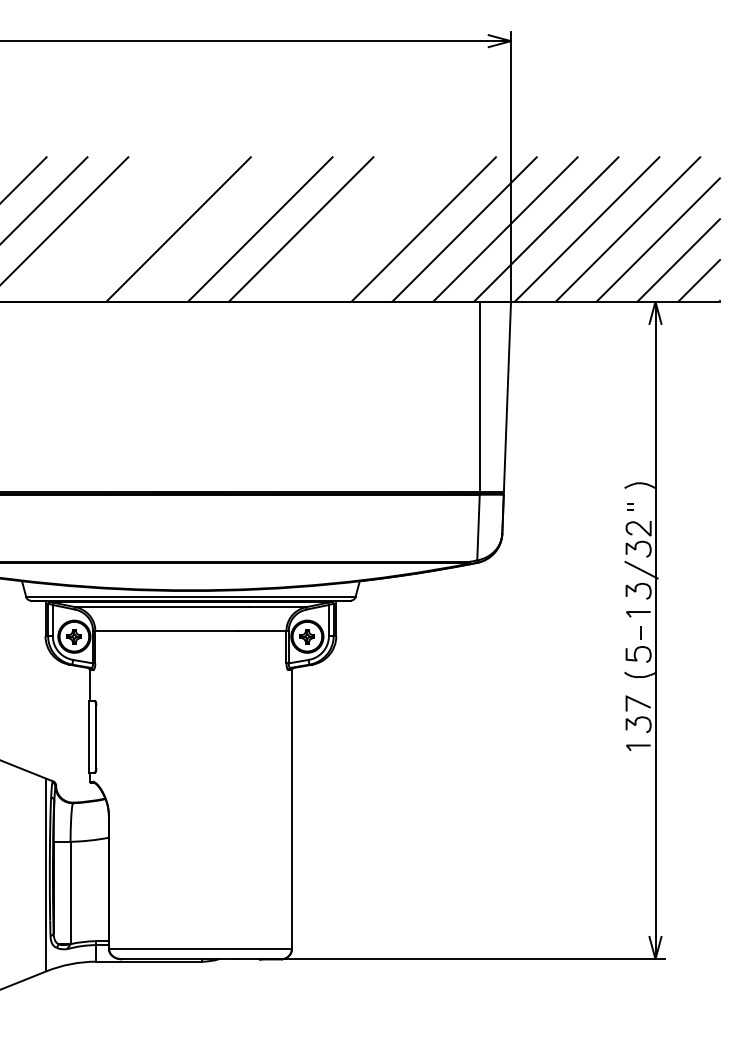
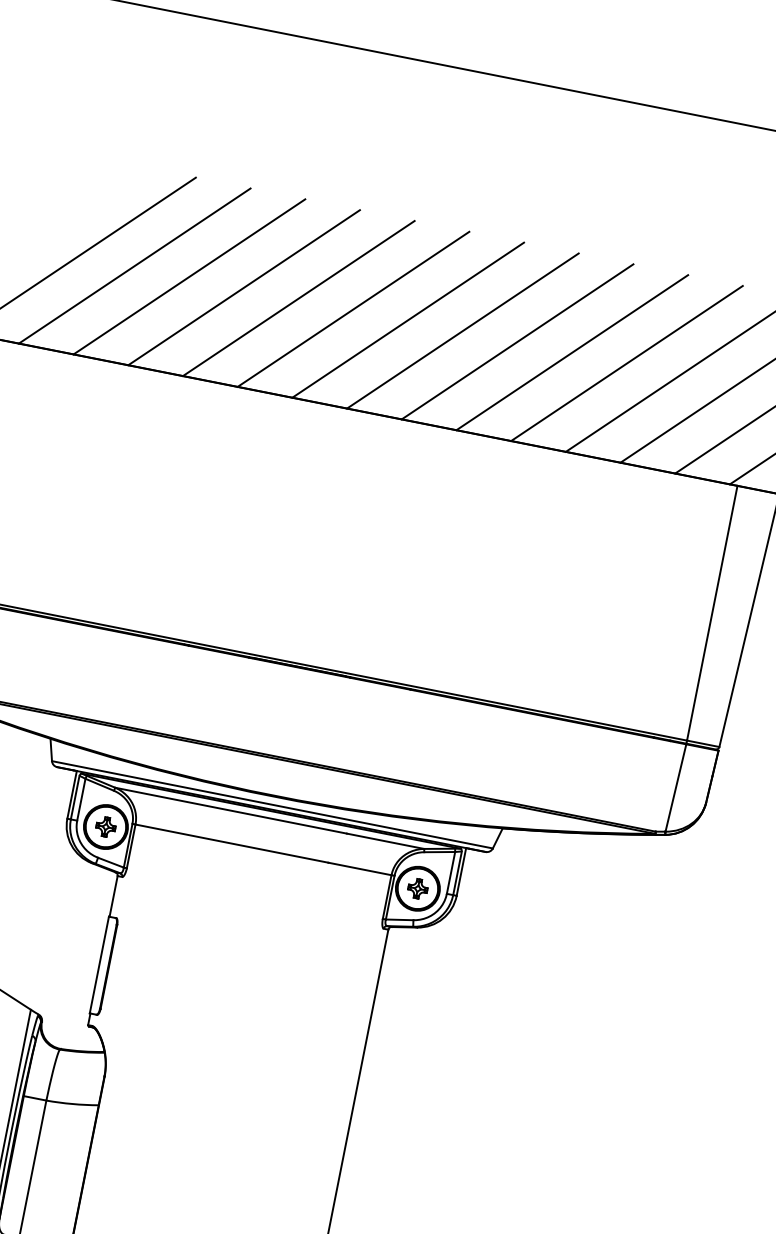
line: (96, 229) -> (243, 287), added
line: (137, 229) -> (298, 298), added
line: (219, 229) -> (408, 320), added
line: (341, 229) -> (571, 352), added
line: (382, 229) -> (626, 363), added

